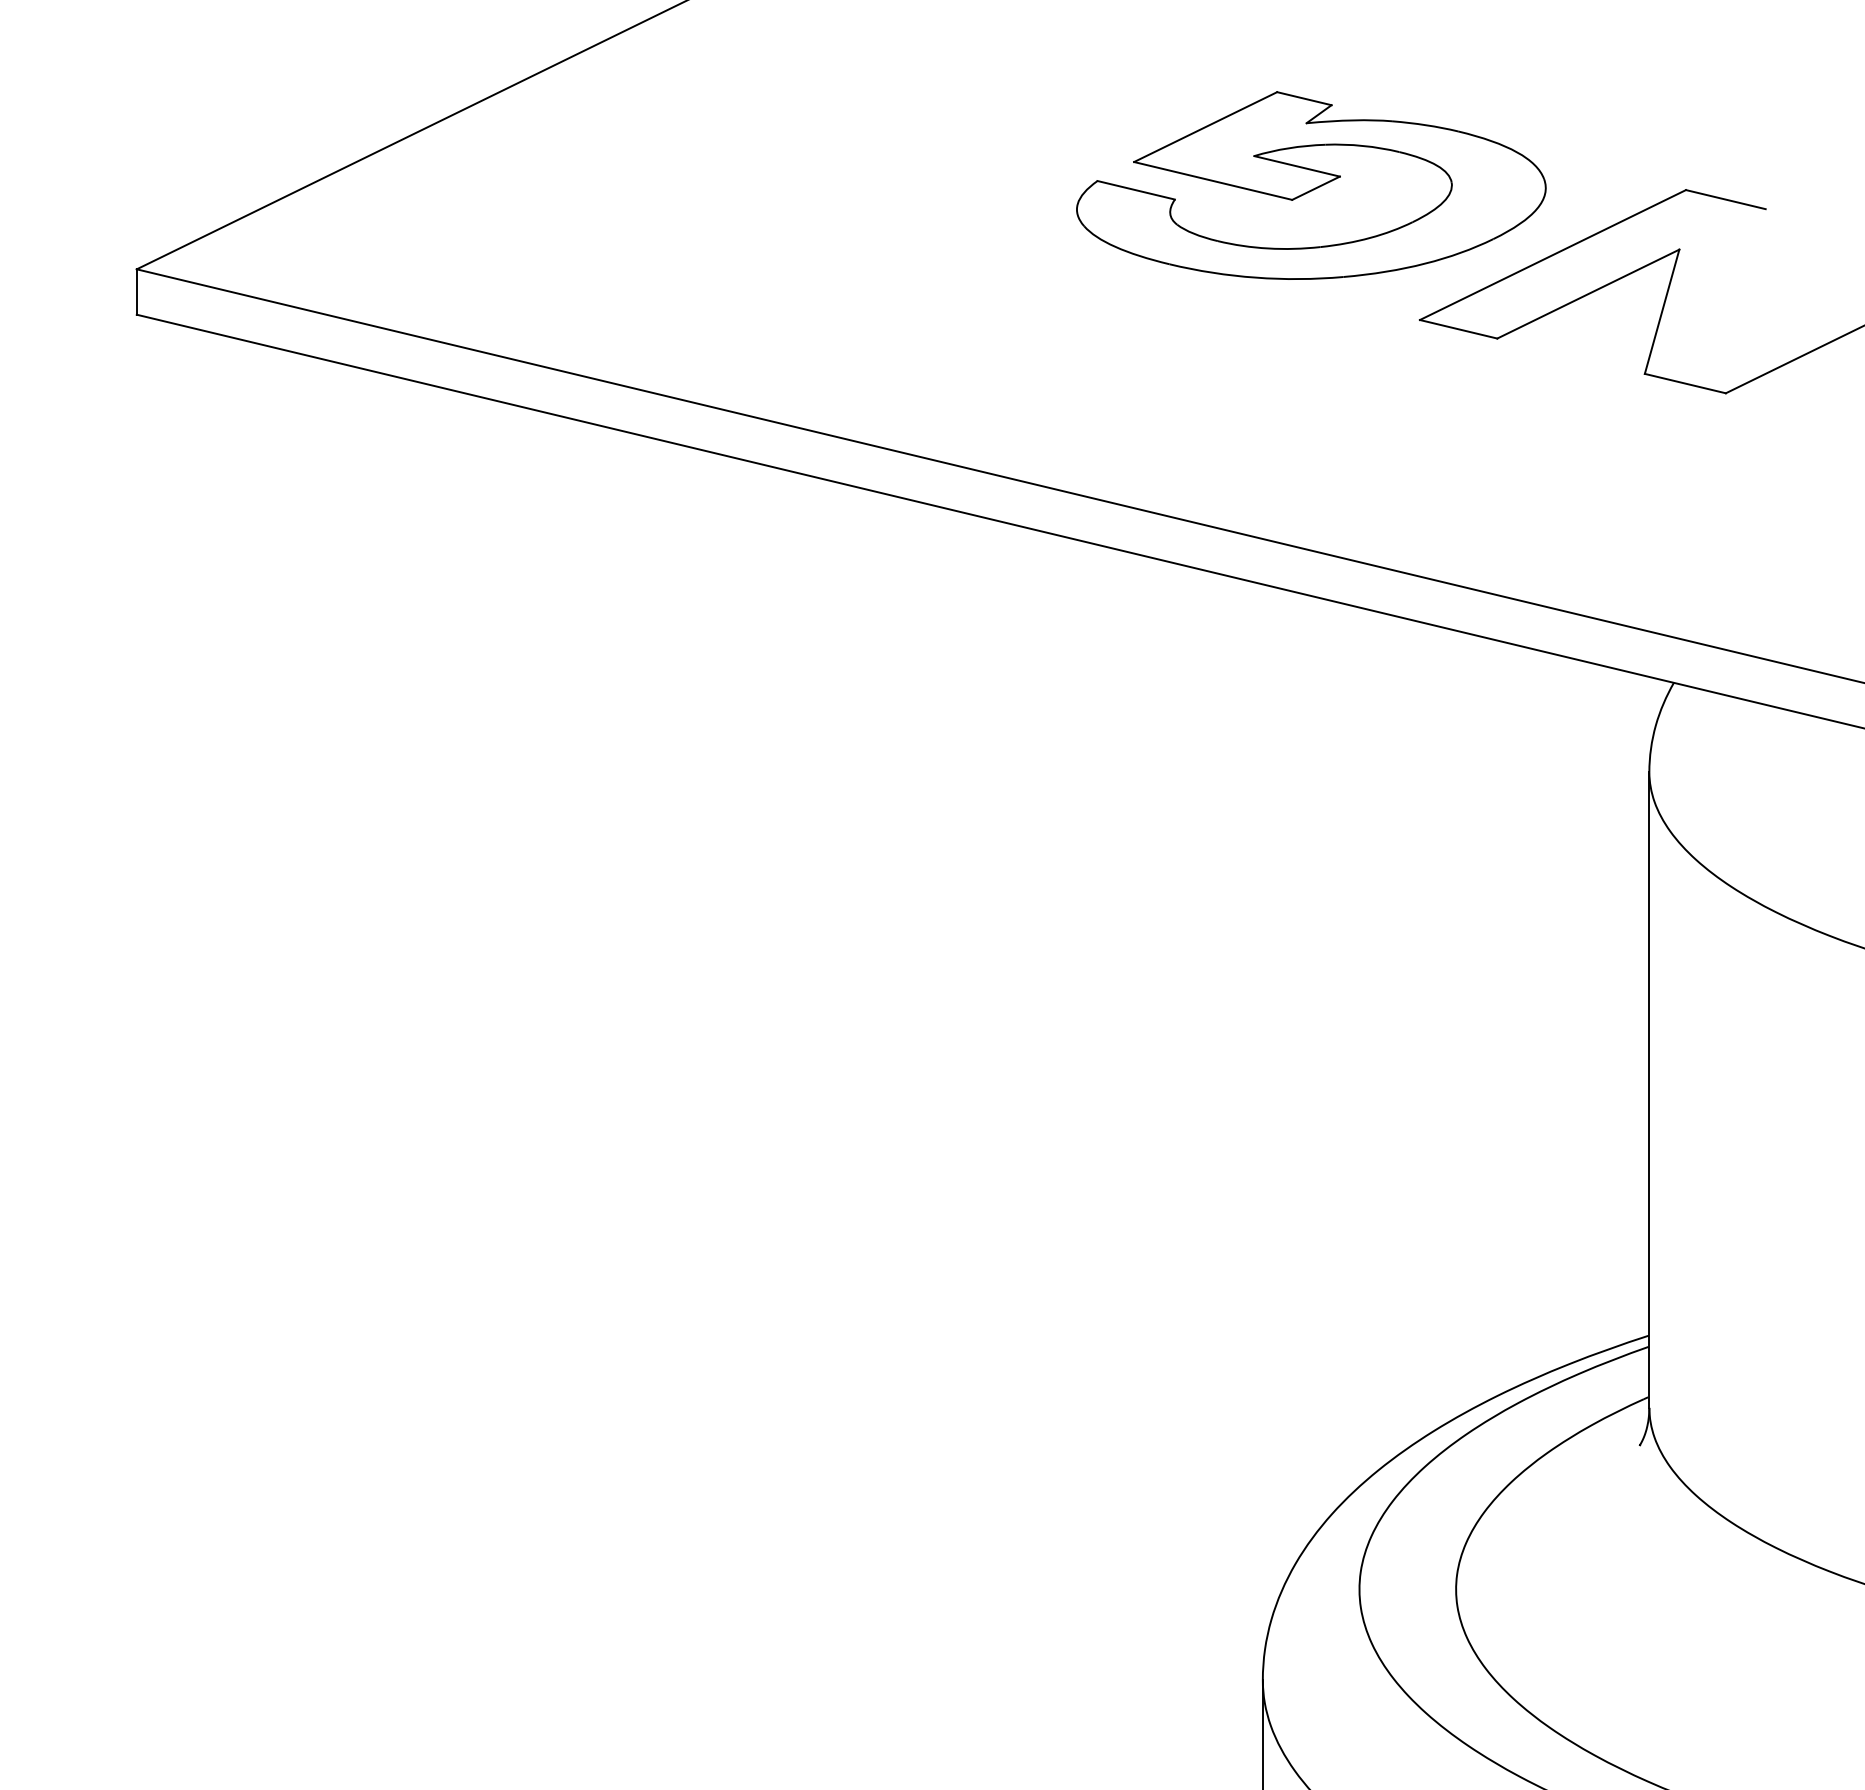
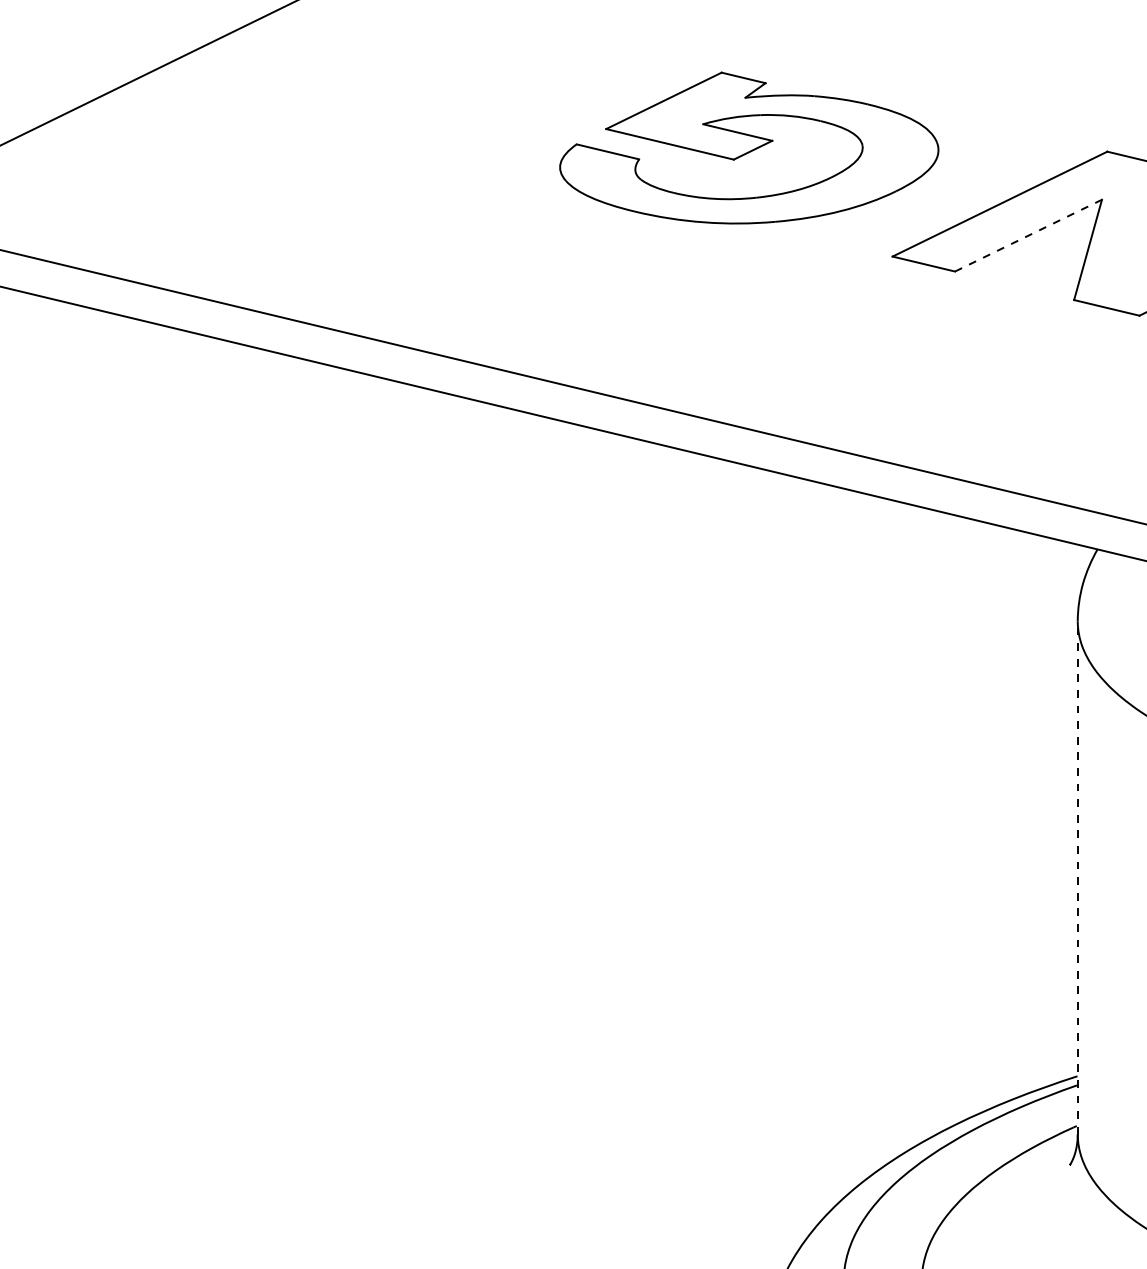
part: (1311, 185) -> (749, 148), moved
line: (1588, 293) -> (1028, 235), solid -> dashed
line: (1649, 1090) -> (1077, 878), solid -> dashed

